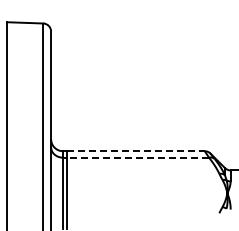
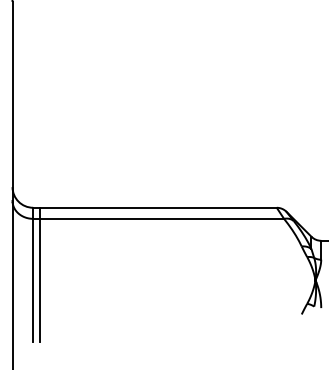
line: (135, 151) -> (157, 208), dashed -> solid
line: (138, 157) -> (162, 218), dashed -> solid

